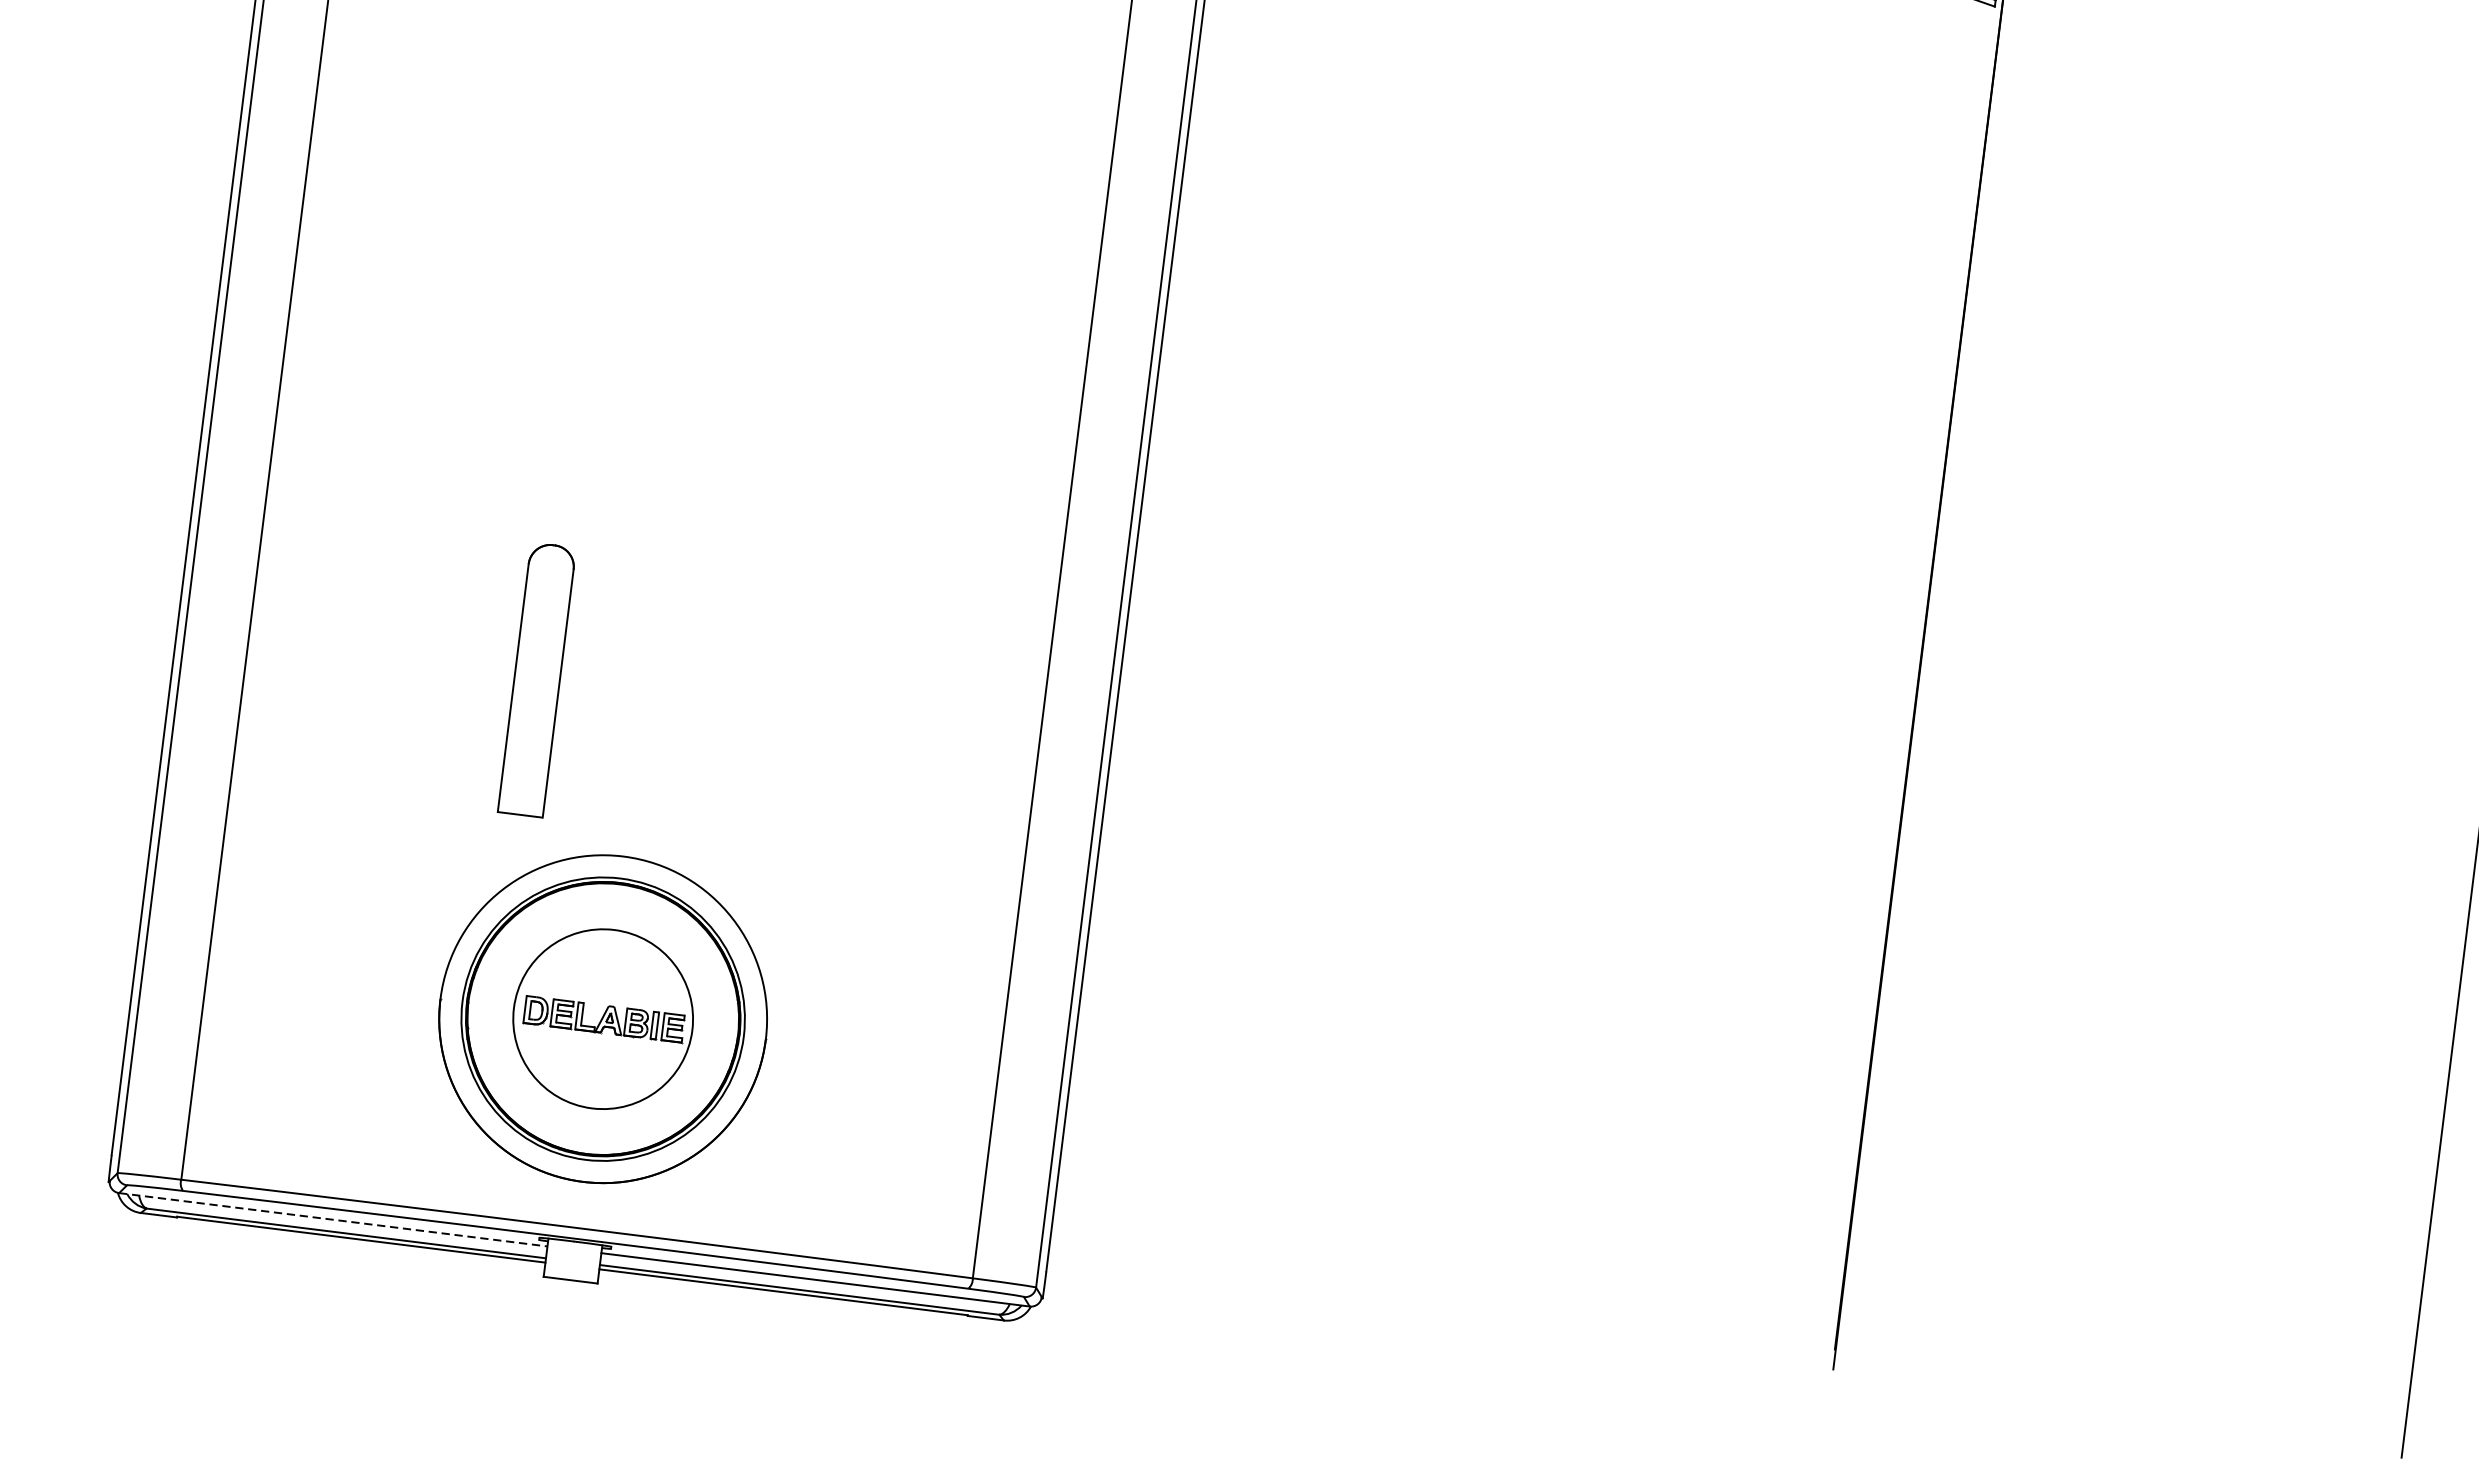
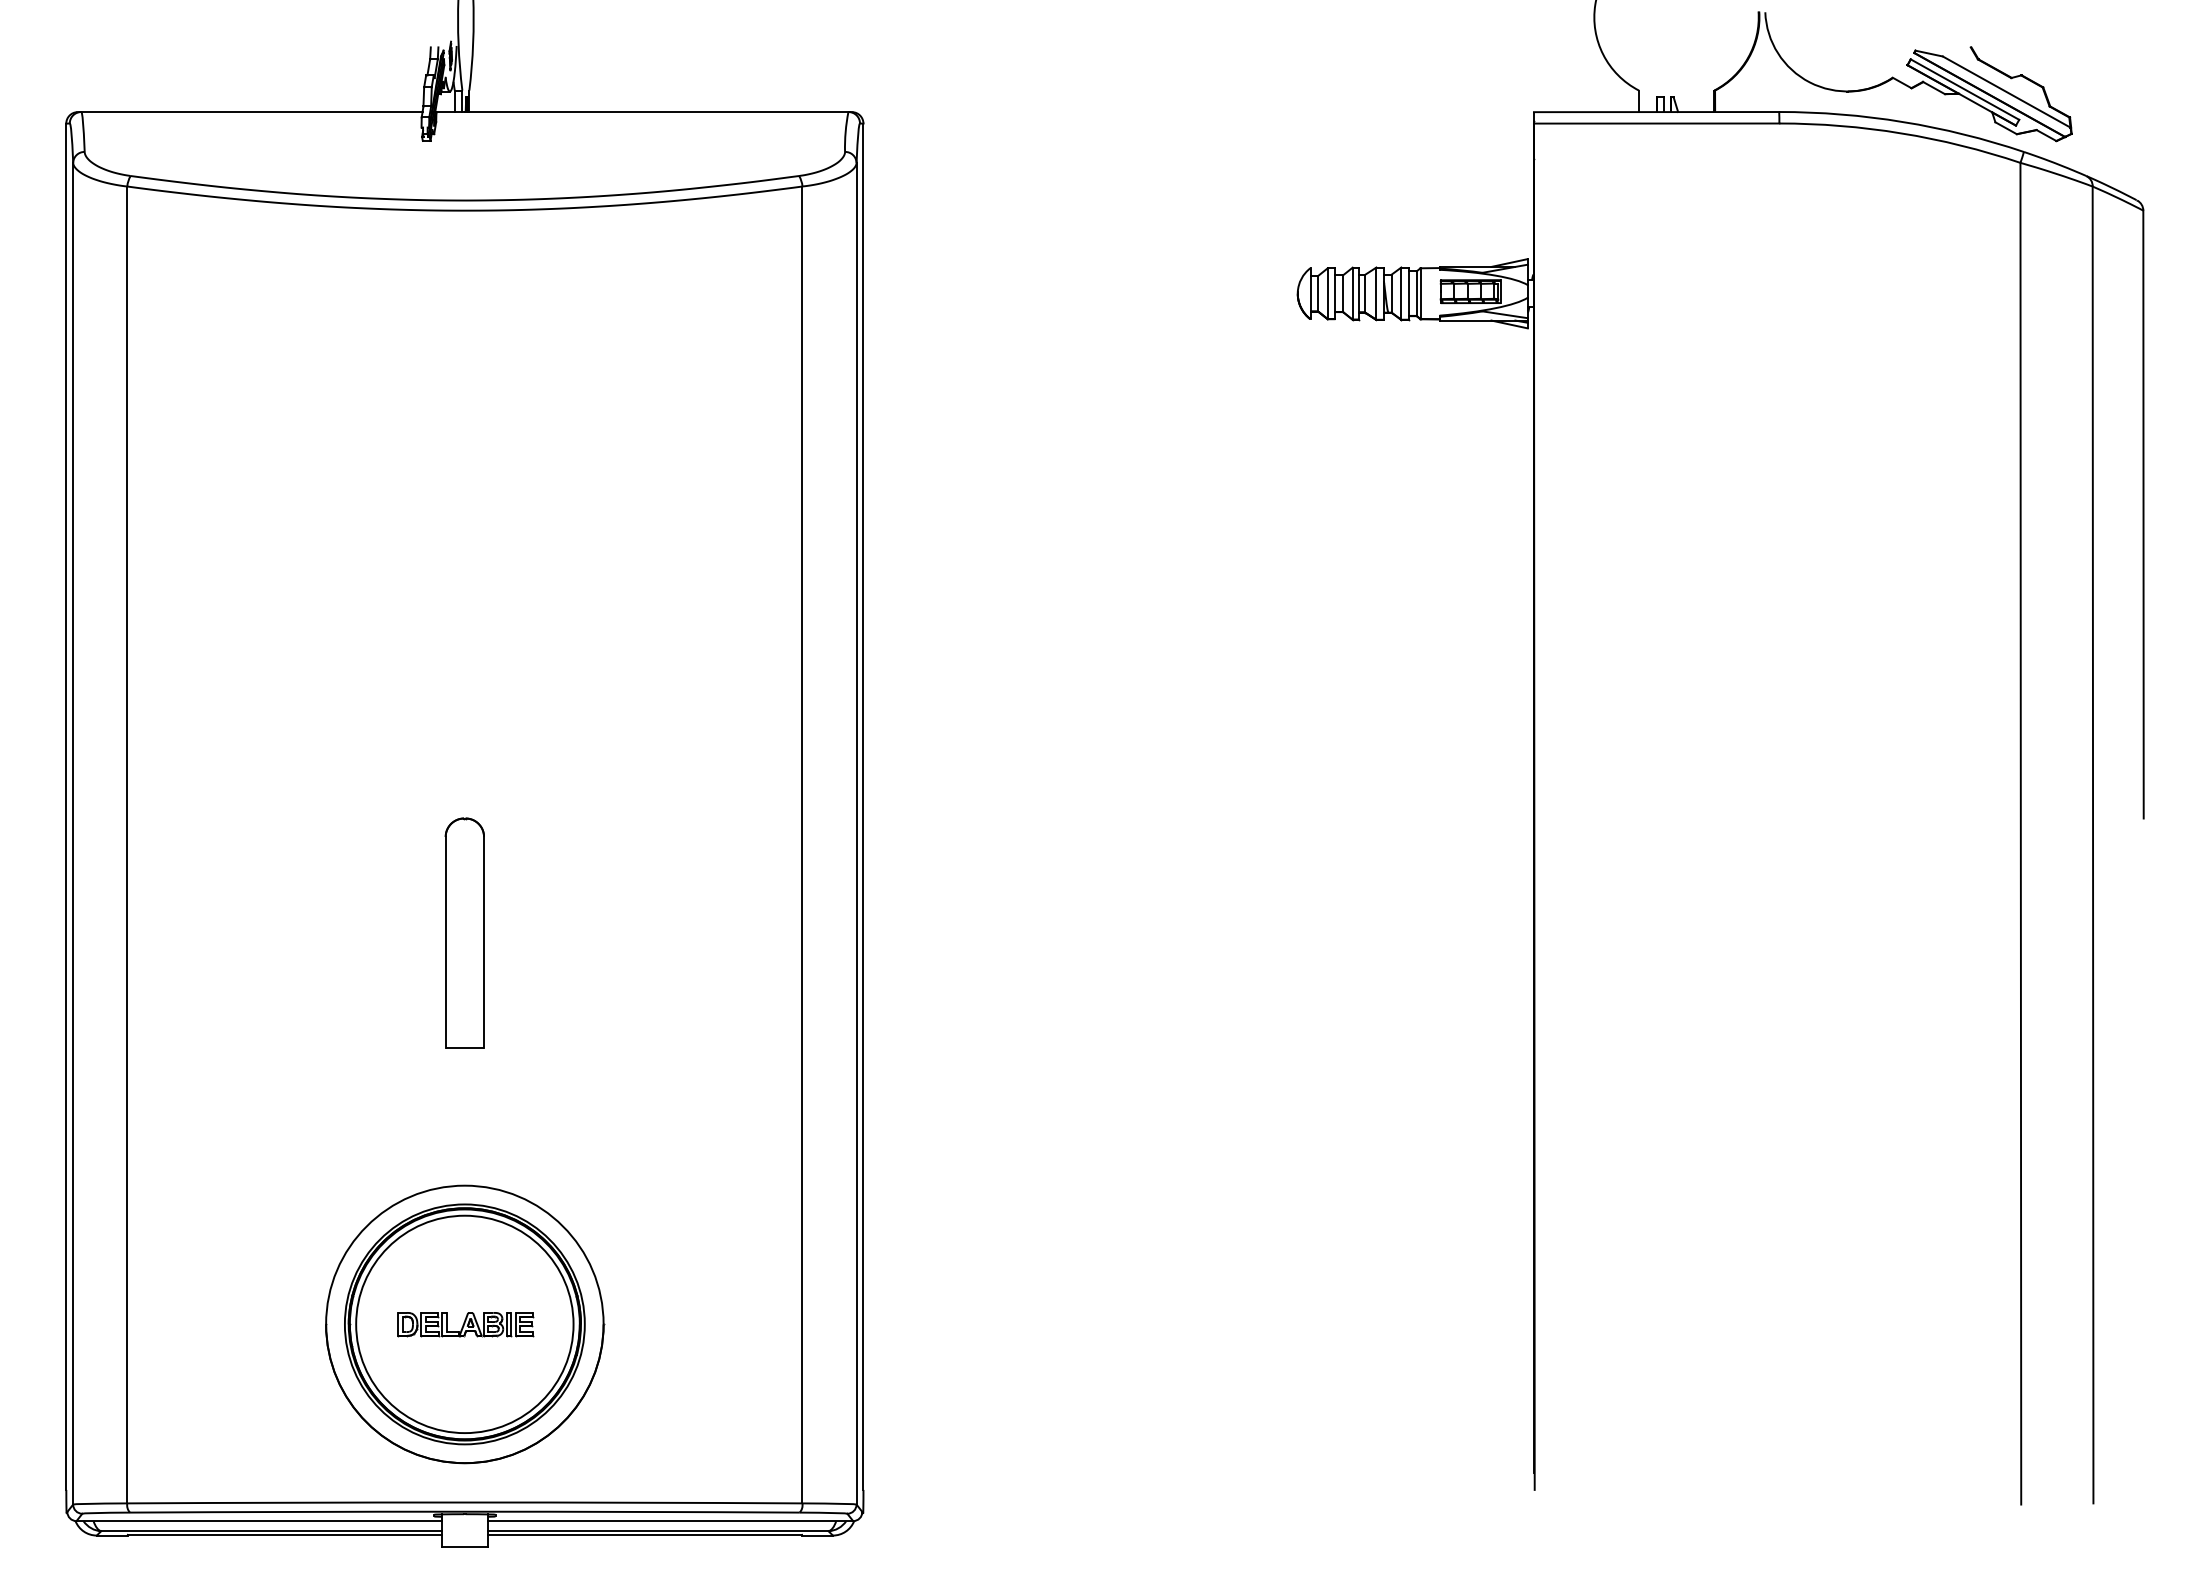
part: (536, 678) -> (464, 932), moved
circle: (602, 1019) -> (464, 1324), size x1.43
line: (333, 1220) -> (259, 1521), dashed -> solid

